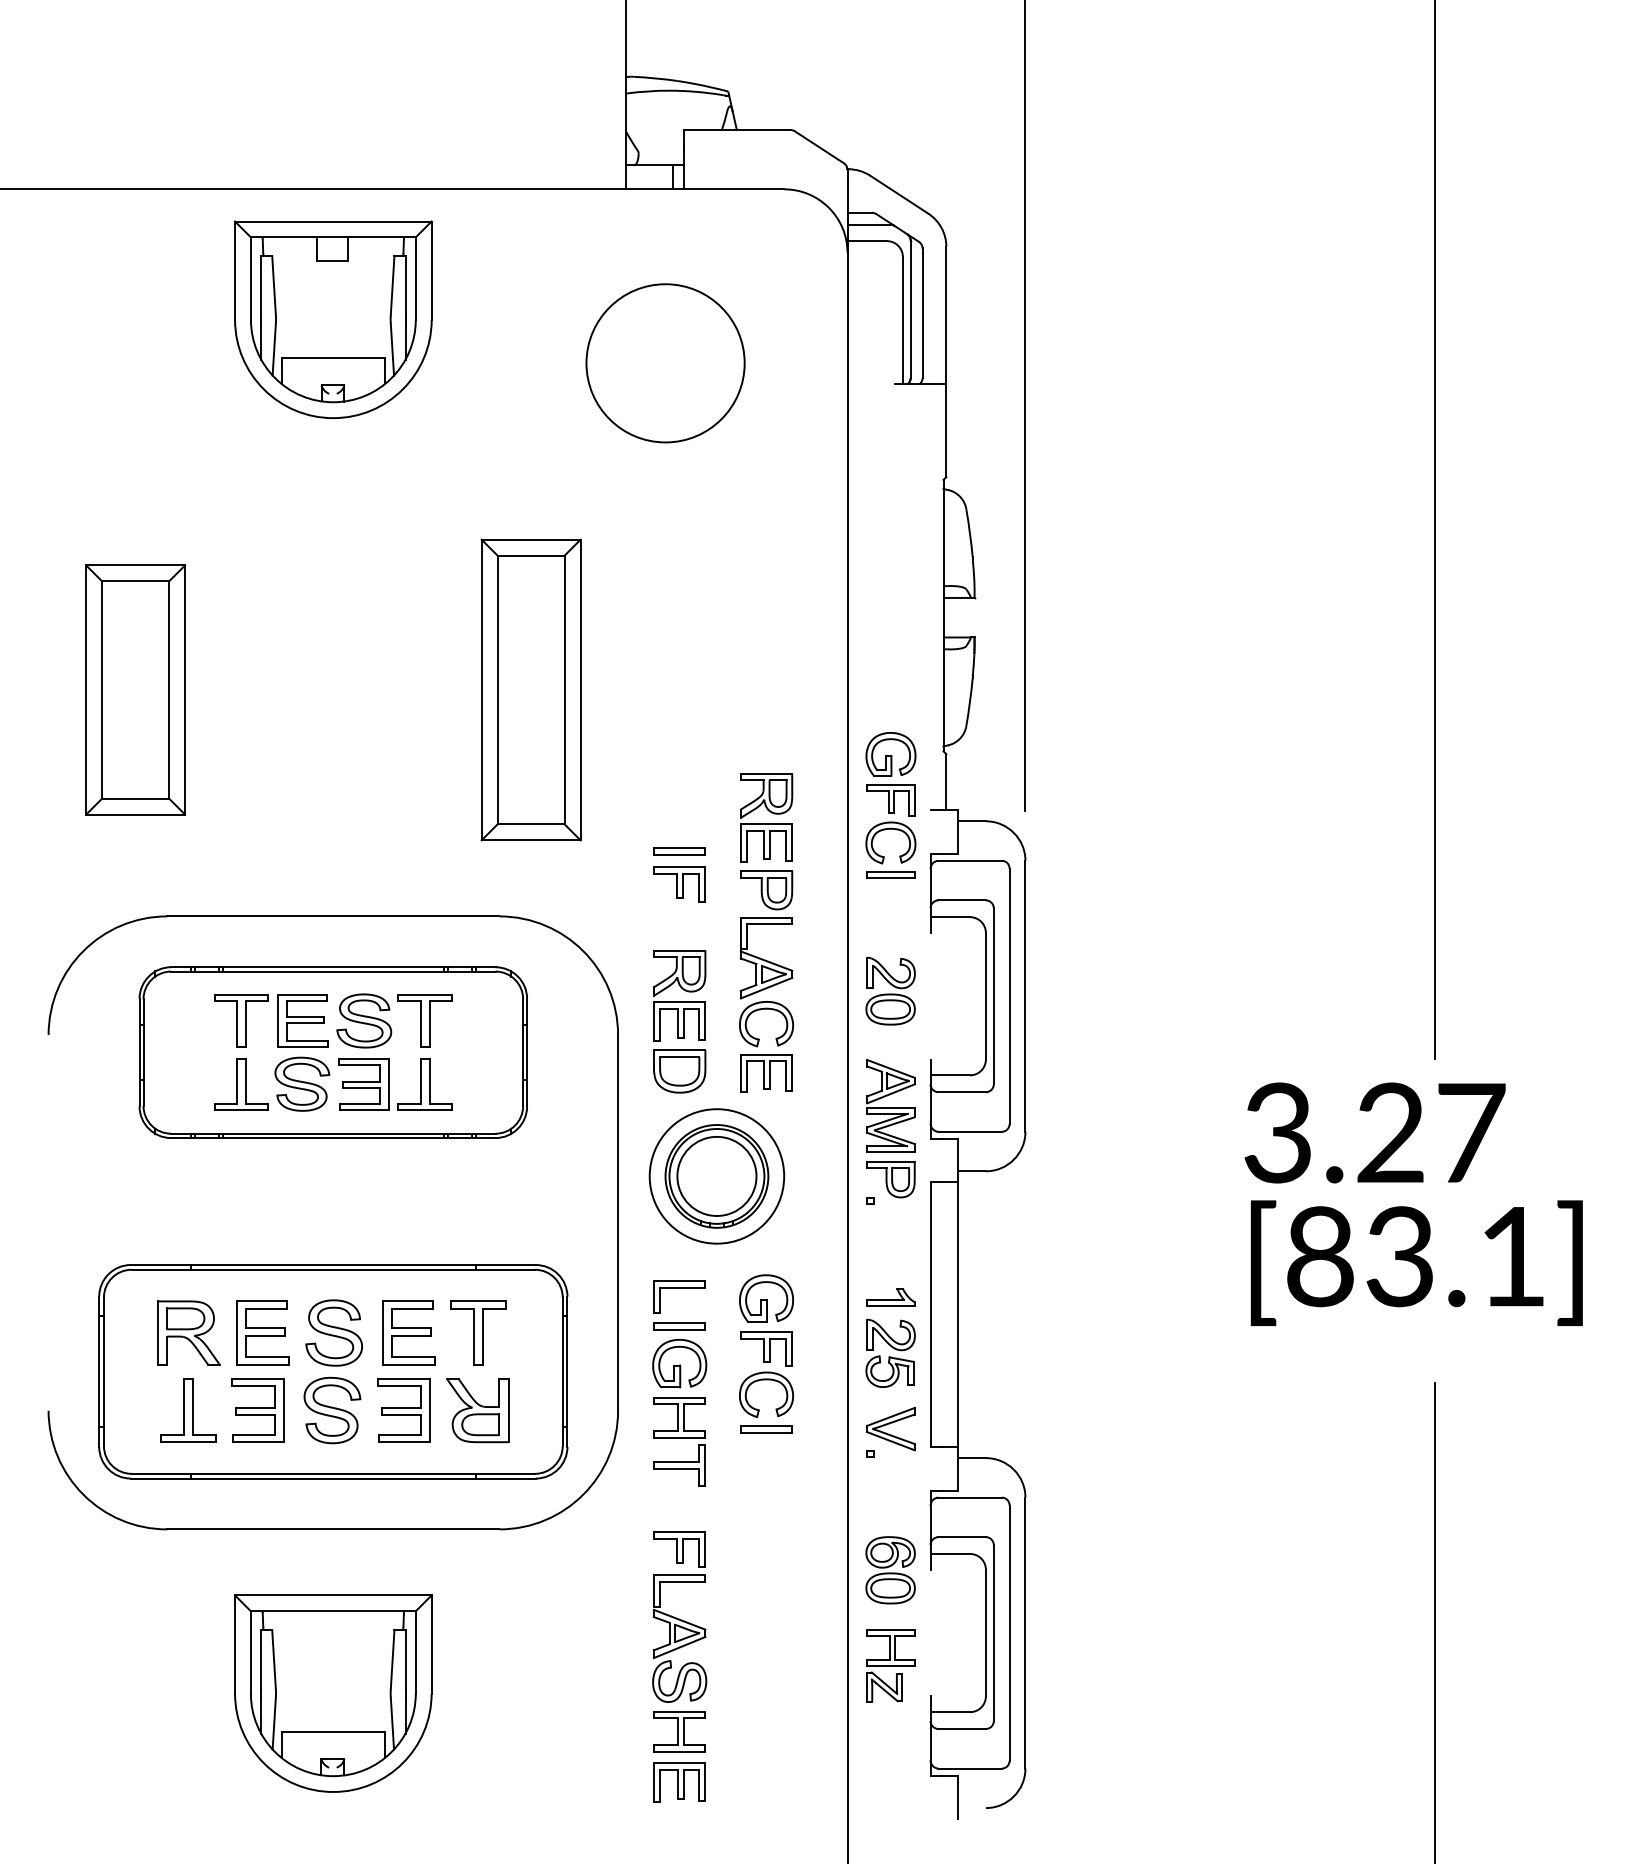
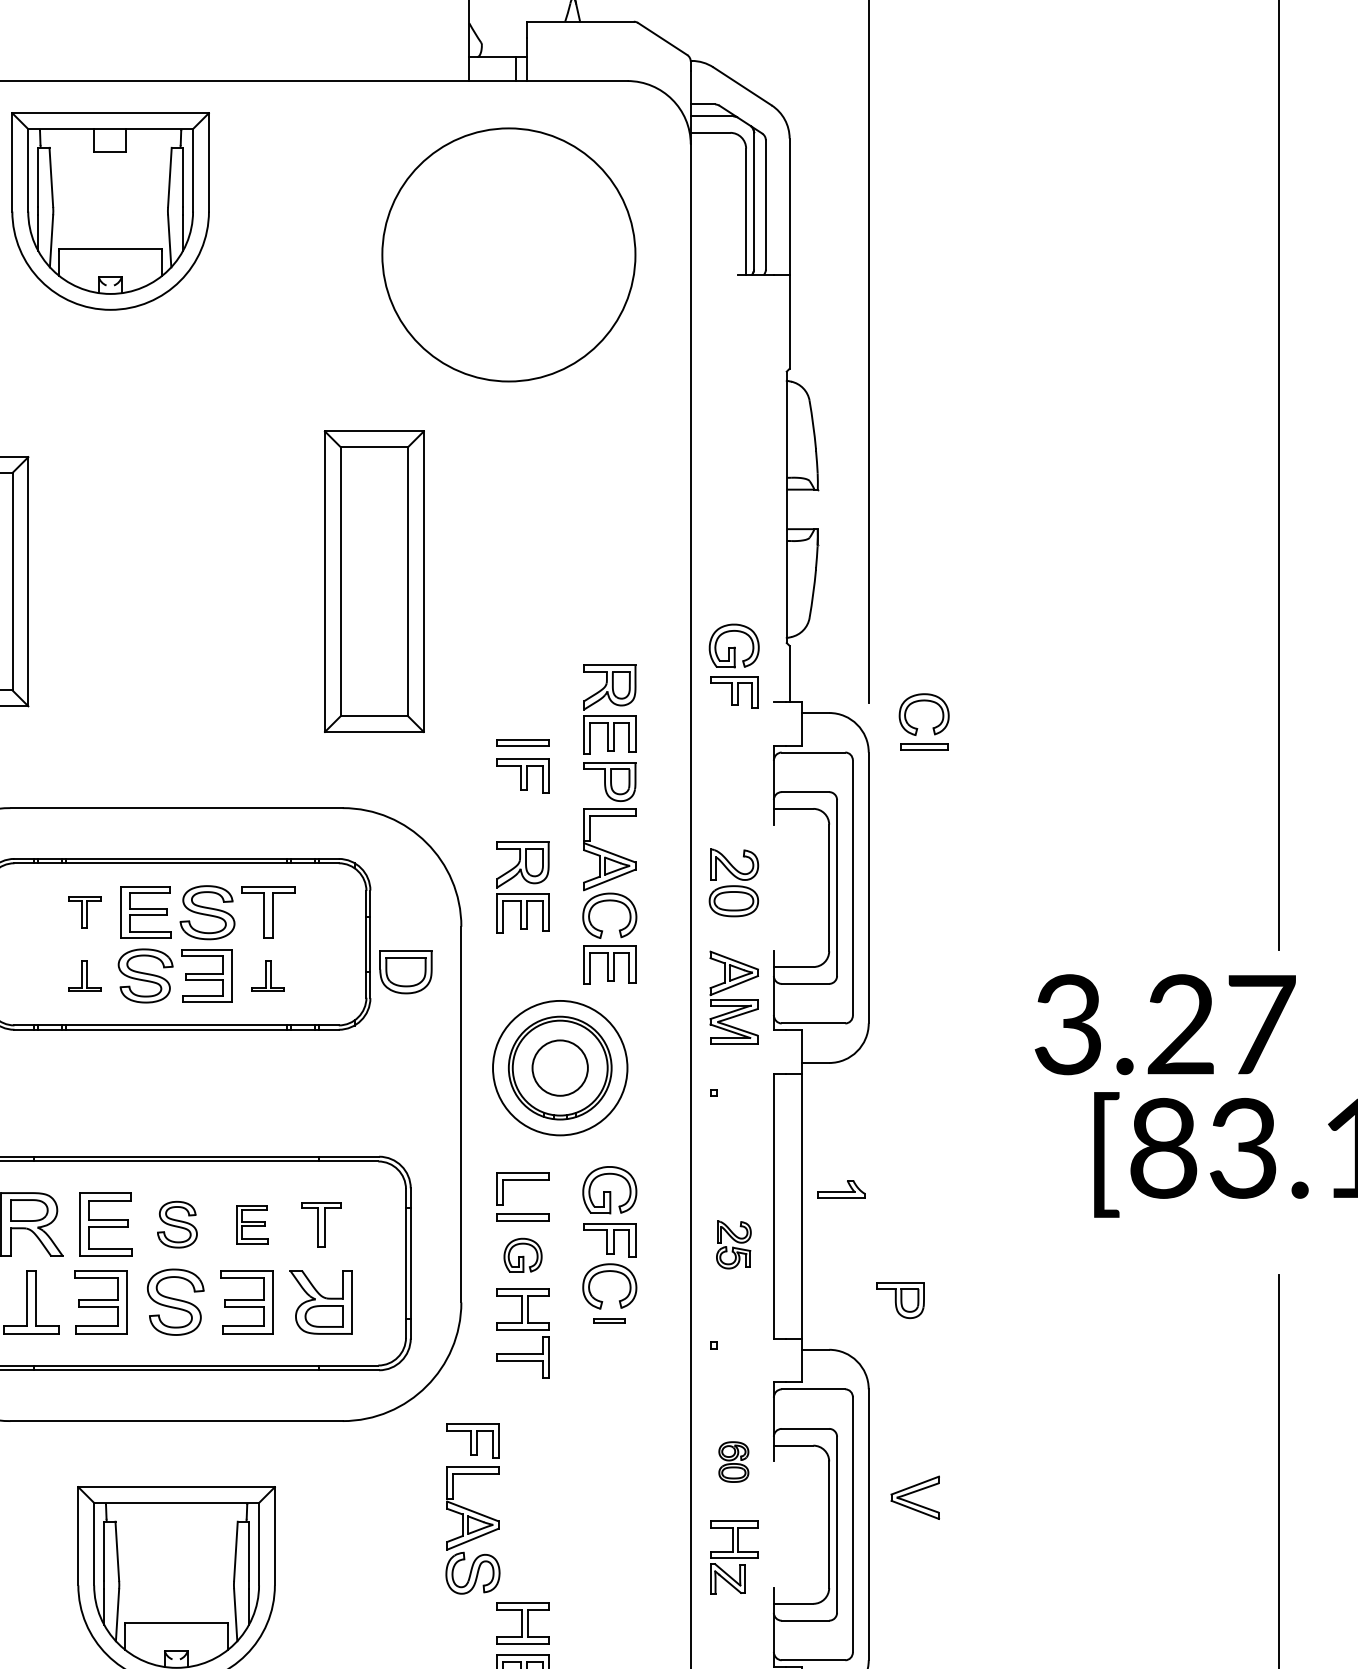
part: (333, 319) -> (110, 211), moved
circle: (665, 363) -> (508, 255), size x1.6
part: (884, 856) -> (917, 728), moved
part: (241, 1020) -> (84, 912), size x0.6
part: (679, 1071) -> (405, 972), moved
part: (241, 1084) -> (84, 976), size x0.6
part: (424, 1084) -> (267, 976), size x0.6
text: (1374, 1132) -> (1164, 1024), moved
circle: (716, 1175) -> (559, 1067), size x0.7
part: (890, 1179) -> (899, 1300), moved
part: (890, 1297) -> (840, 1189), moved
part: (333, 1332) -> (176, 1224), size x0.7
part: (408, 1332) -> (251, 1224), size x0.6
part: (478, 1332) -> (321, 1224), size x0.7
part: (890, 1352) -> (733, 1244), size x0.7
part: (679, 1363) -> (522, 1255), size x0.7
part: (766, 1429) -> (609, 1321), size x0.6
part: (890, 1429) -> (914, 1498), moved
part: (890, 1570) -> (733, 1462), size x0.6
part: (679, 1616) -> (472, 1508), moved

